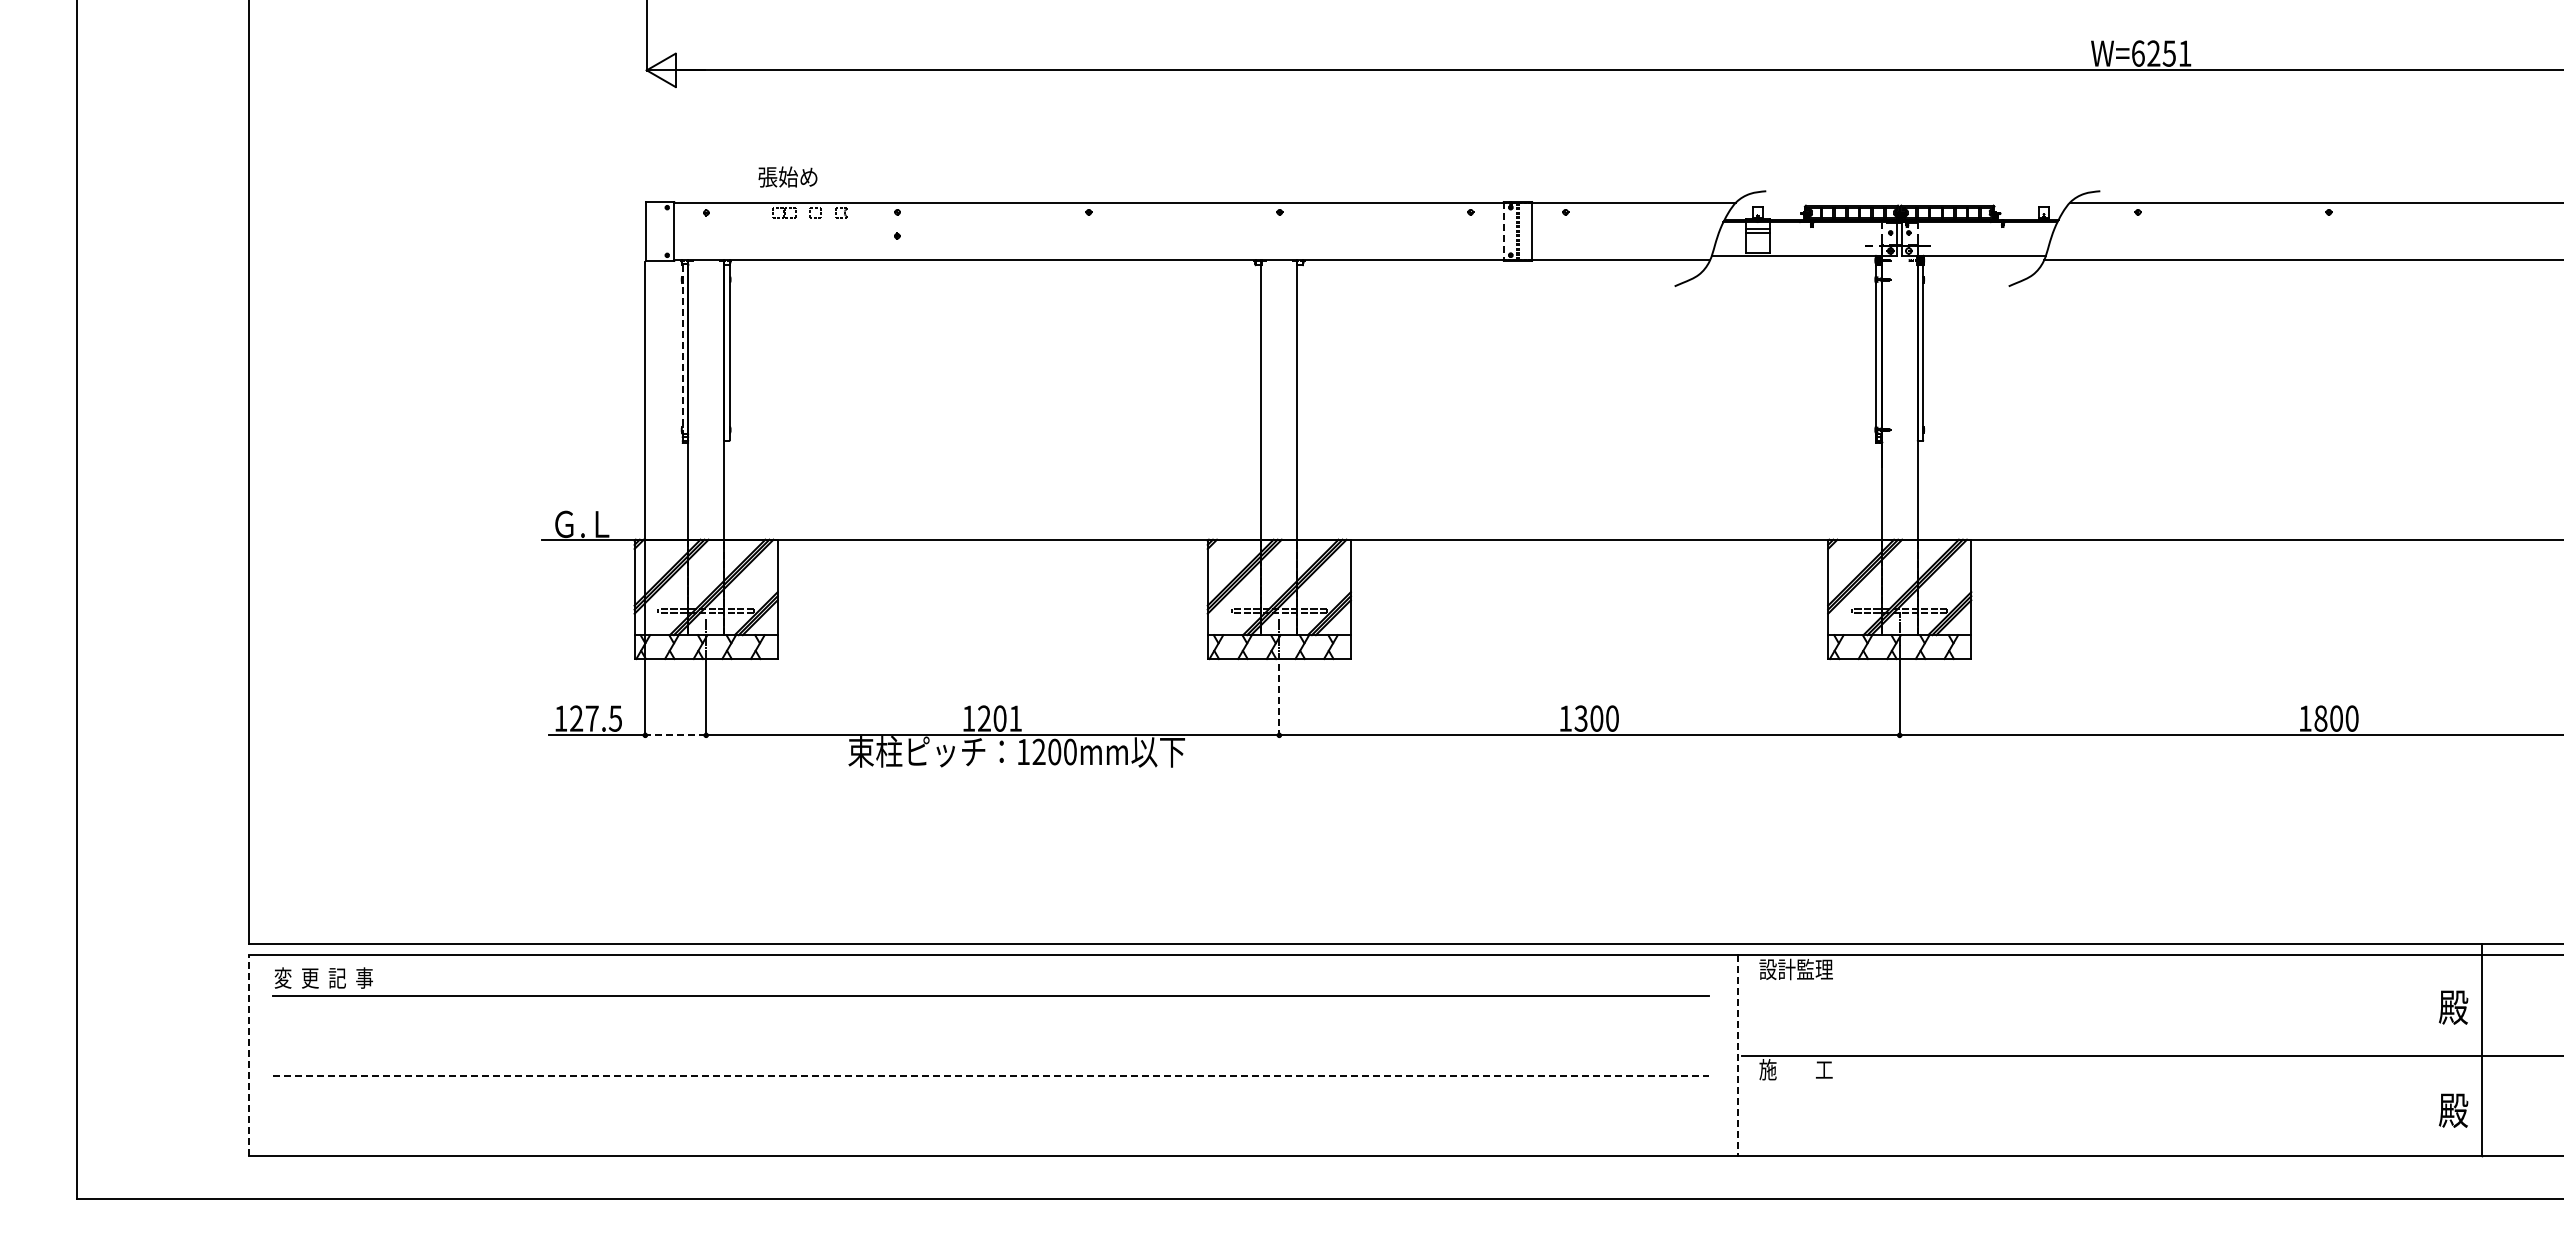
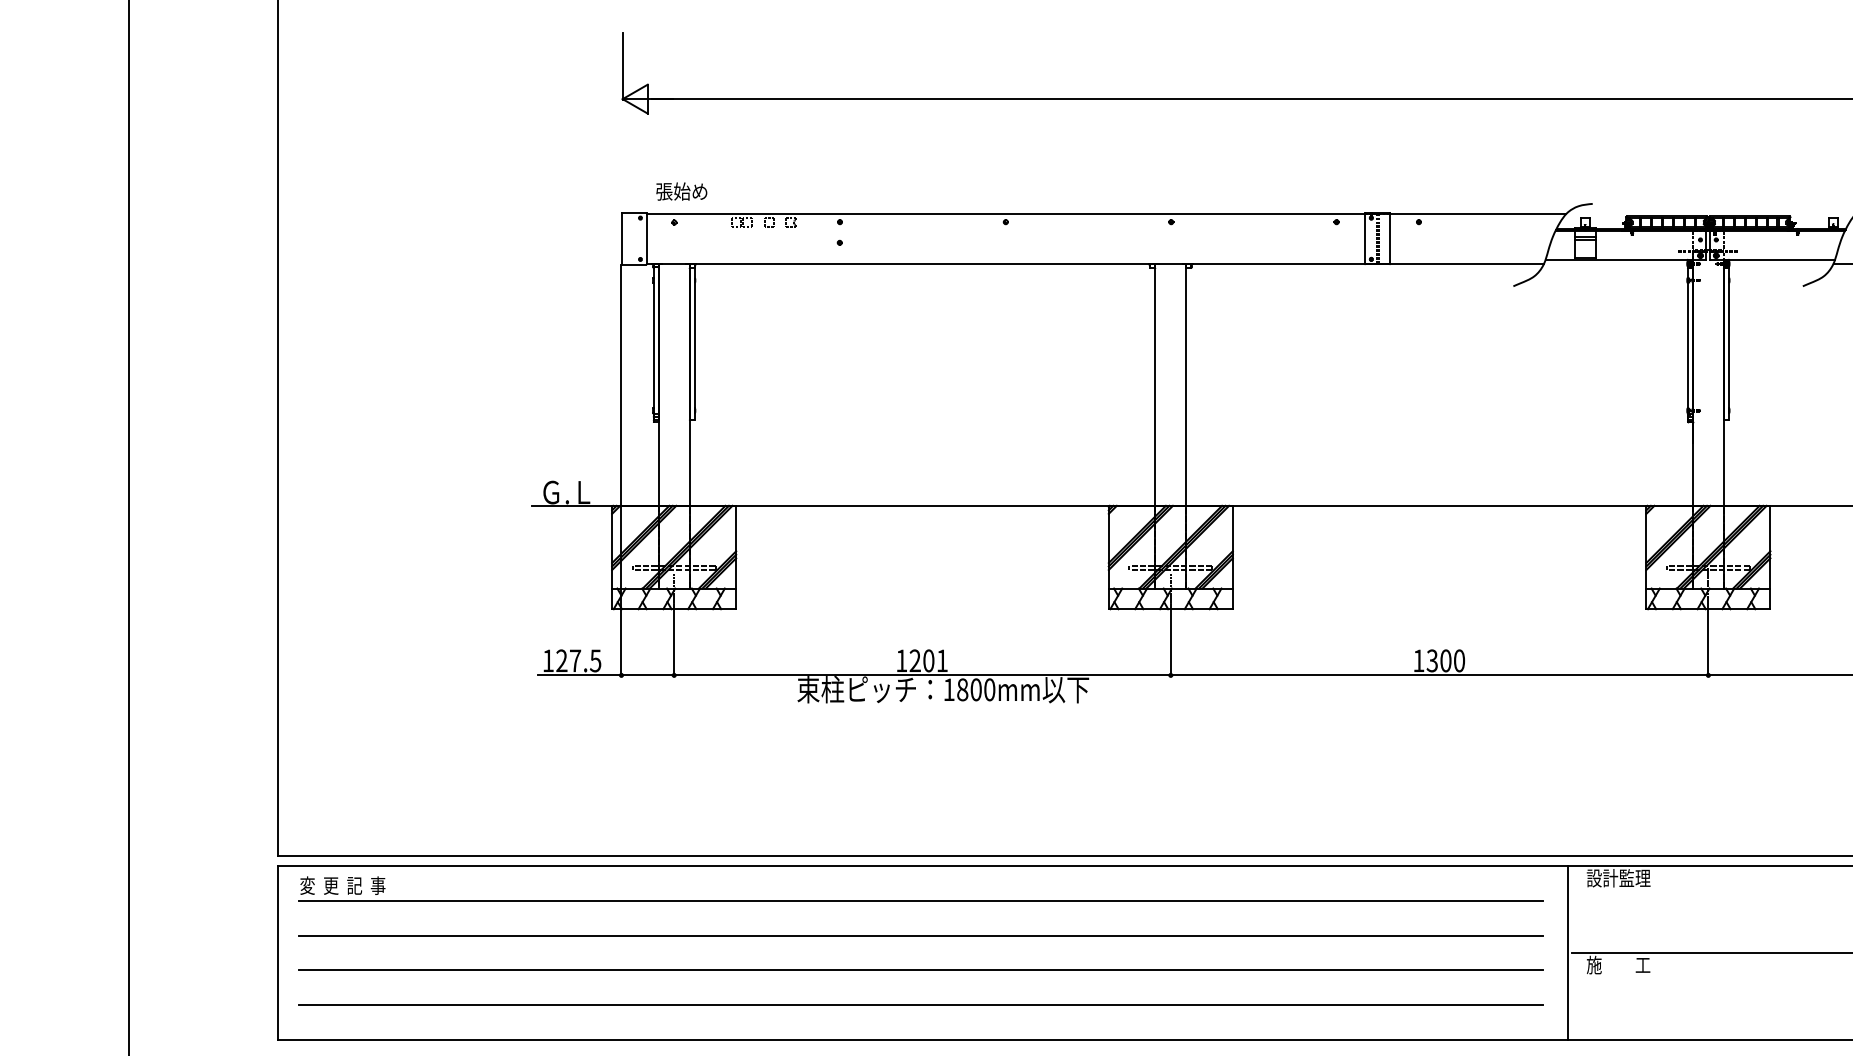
text: (787, 176) -> (681, 191), moved
line: (1503, 231) -> (1365, 238), dashed -> solid
line: (682, 353) -> (653, 344), dashed -> solid
line: (1279, 694) -> (1170, 639), dashed -> solid
line: (675, 735) -> (647, 675), dashed -> solid
text: (1038, 751) -> (962, 689), 1200mm -> 1800mm
line: (991, 1035) -> (921, 935), added
line: (248, 1055) -> (277, 952), dashed -> solid
line: (1737, 1056) -> (1567, 953), dashed -> solid
line: (991, 1075) -> (921, 970), dashed -> solid
line: (991, 1115) -> (921, 1004), added

